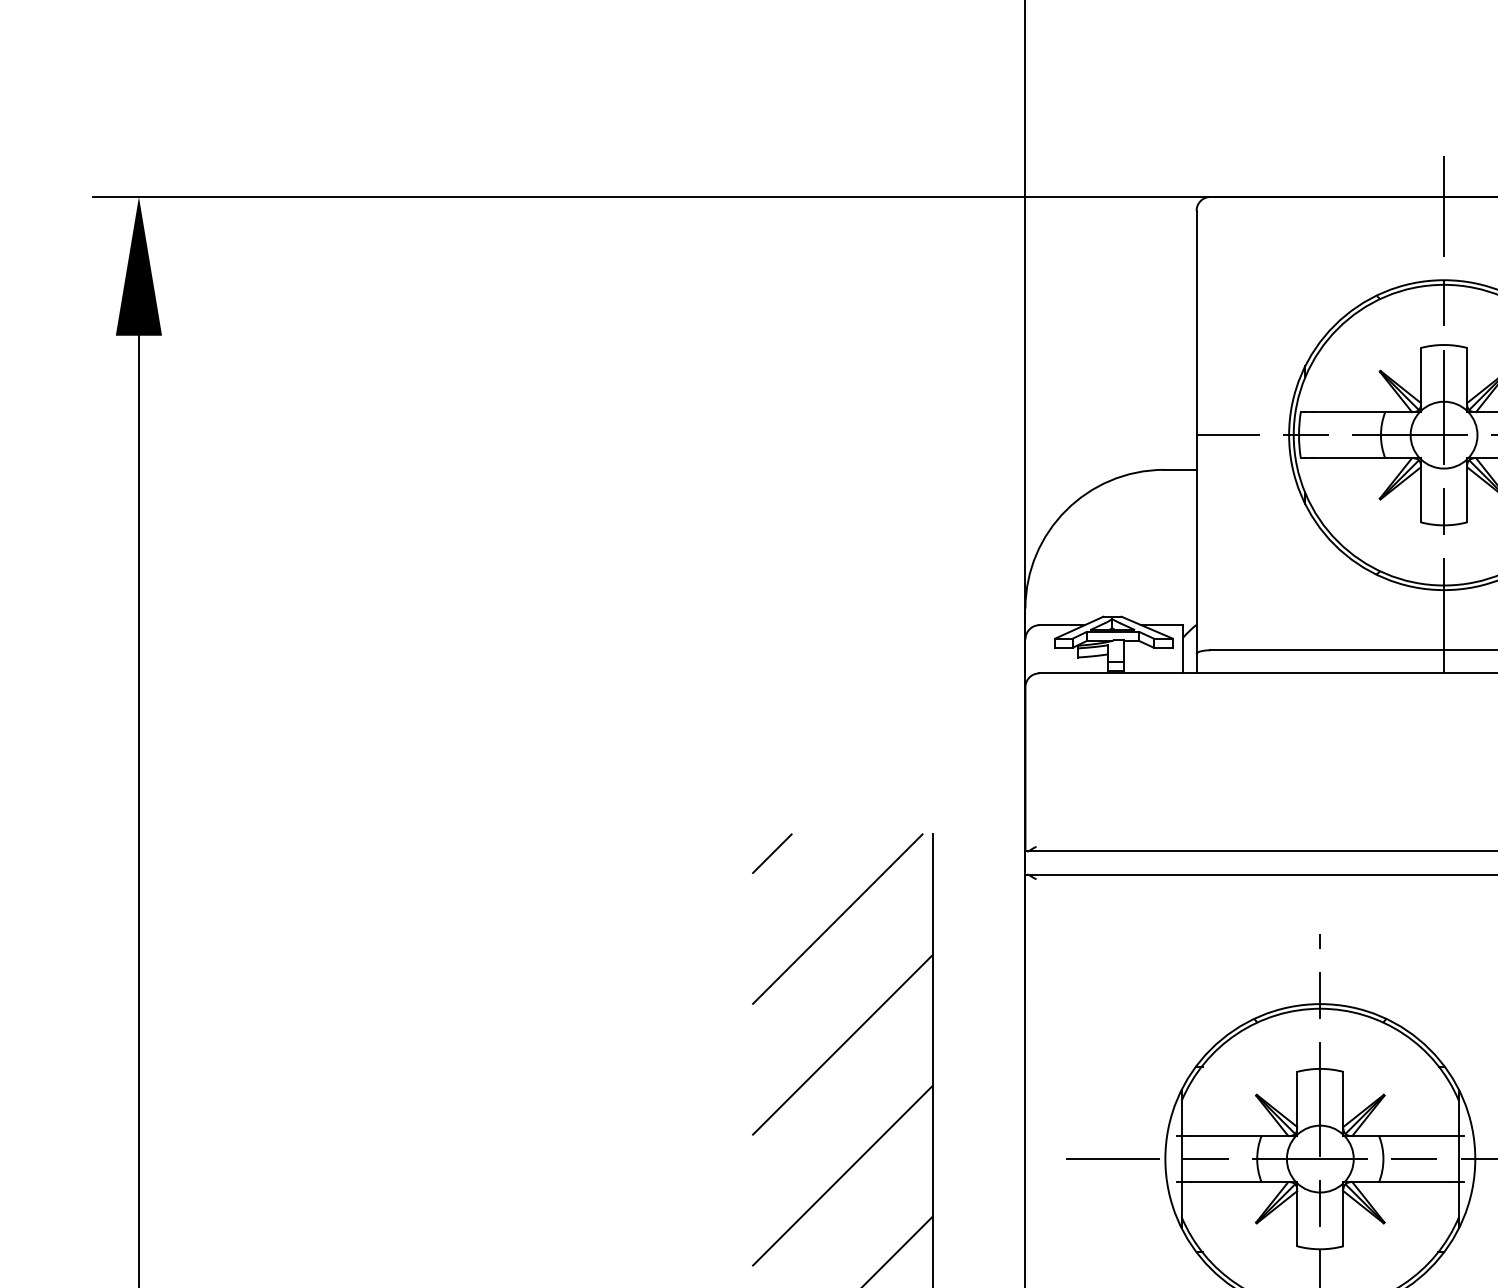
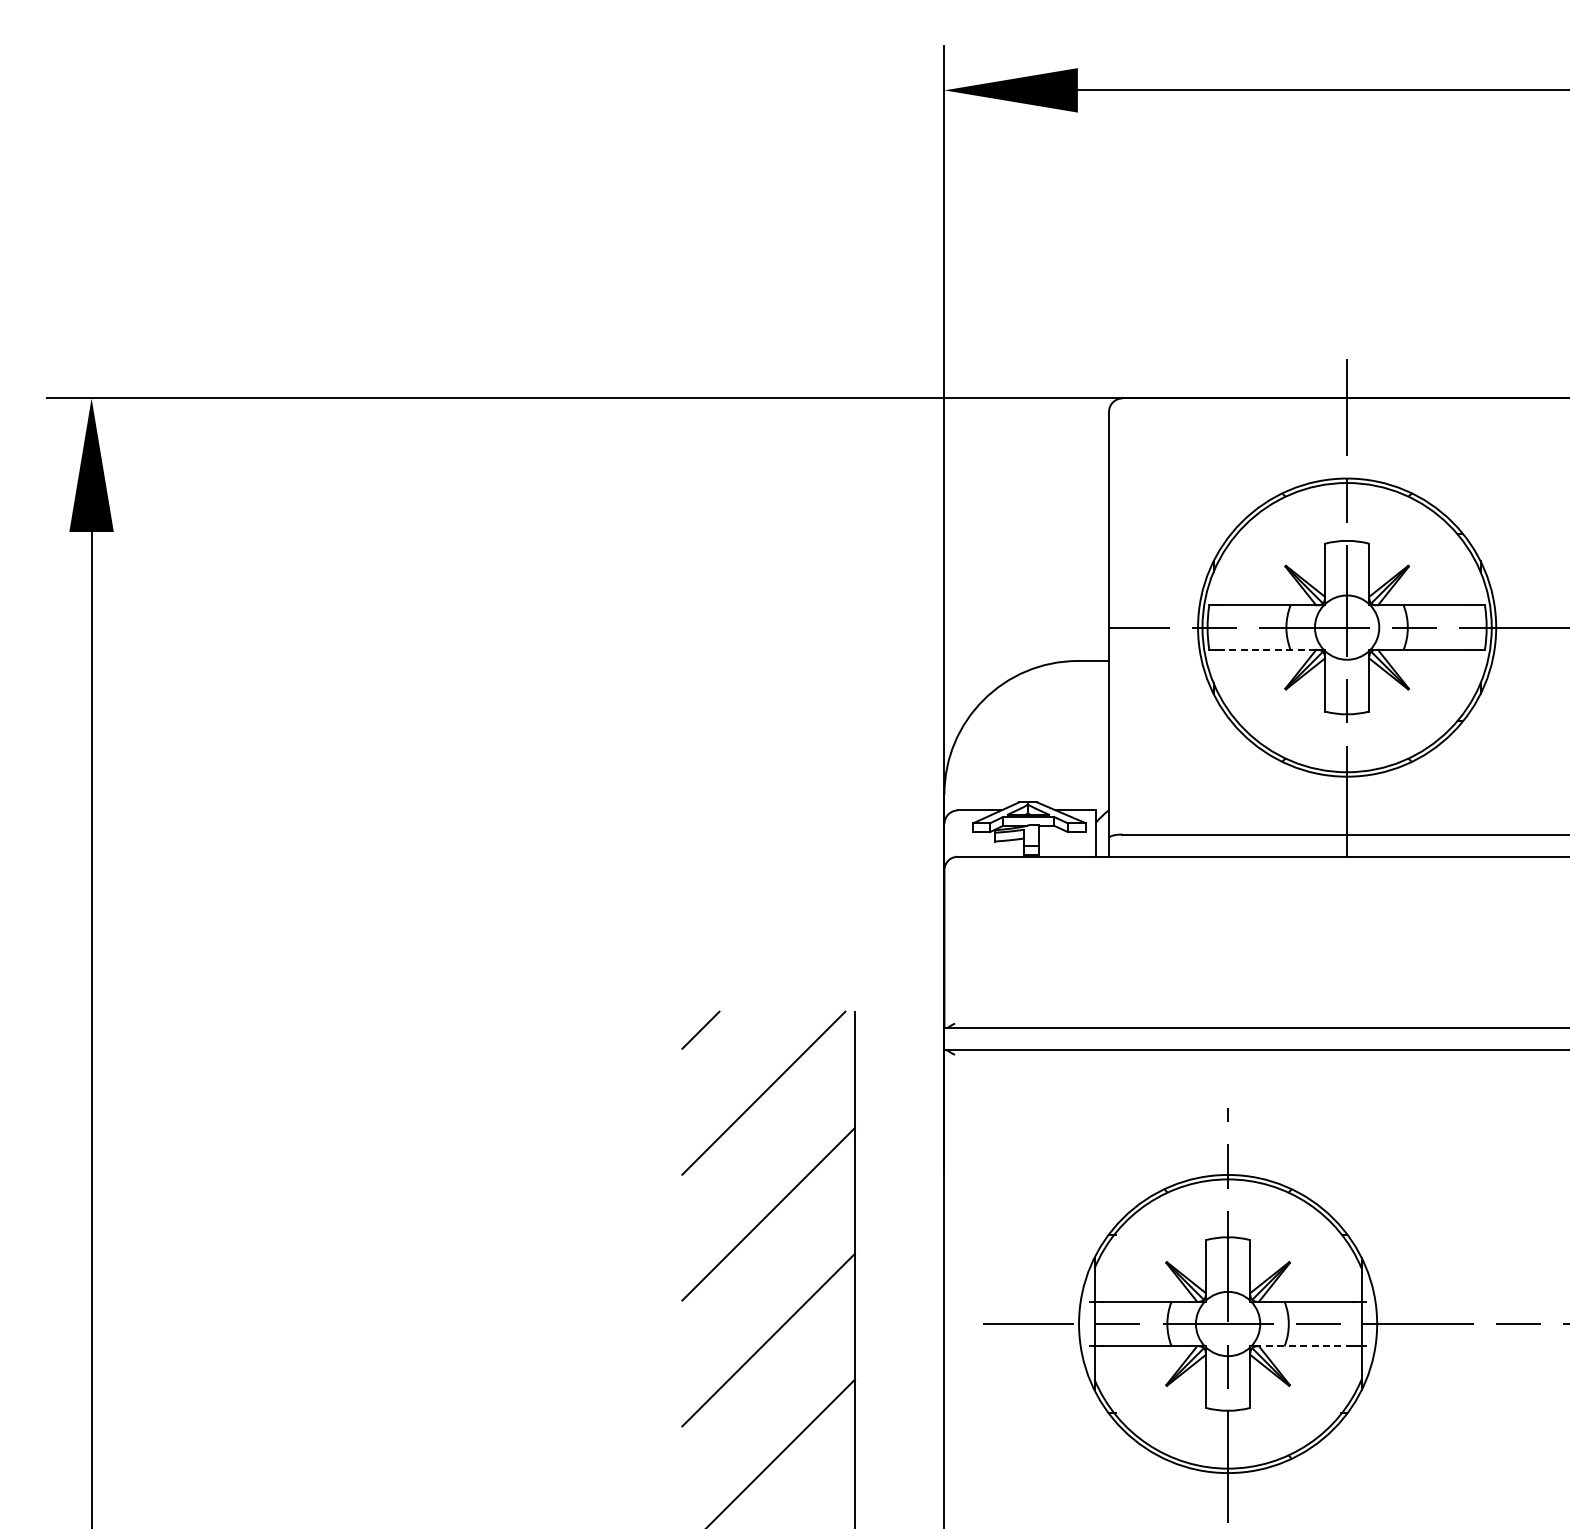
line: (1363, 457) -> (1269, 649), solid -> dashed
line: (1400, 1182) -> (1305, 1346), solid -> dashed

